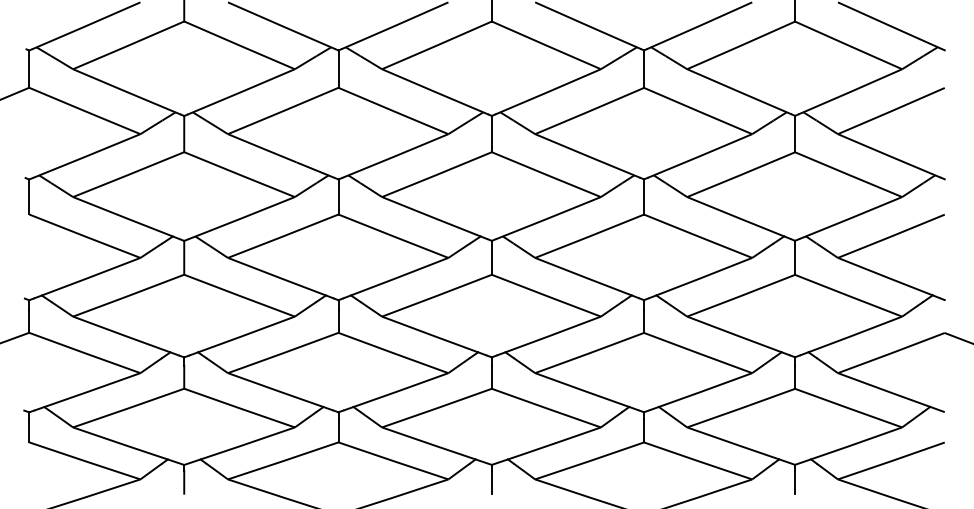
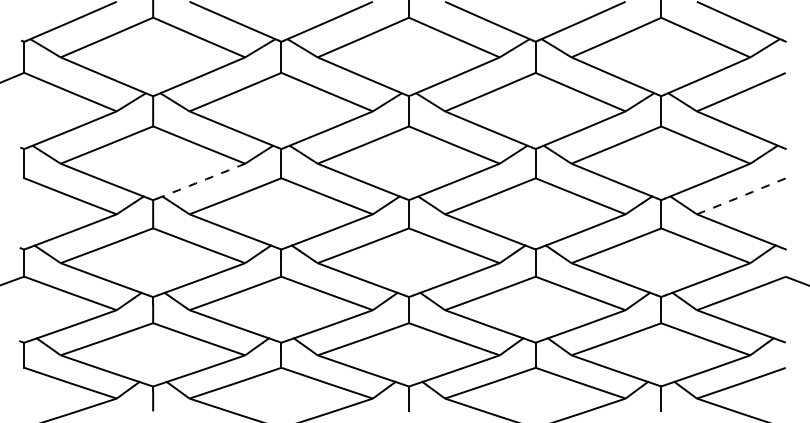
arc: (241, 218) -> (200, 181), solid -> dashed
arc: (891, 236) -> (741, 196), solid -> dashed

